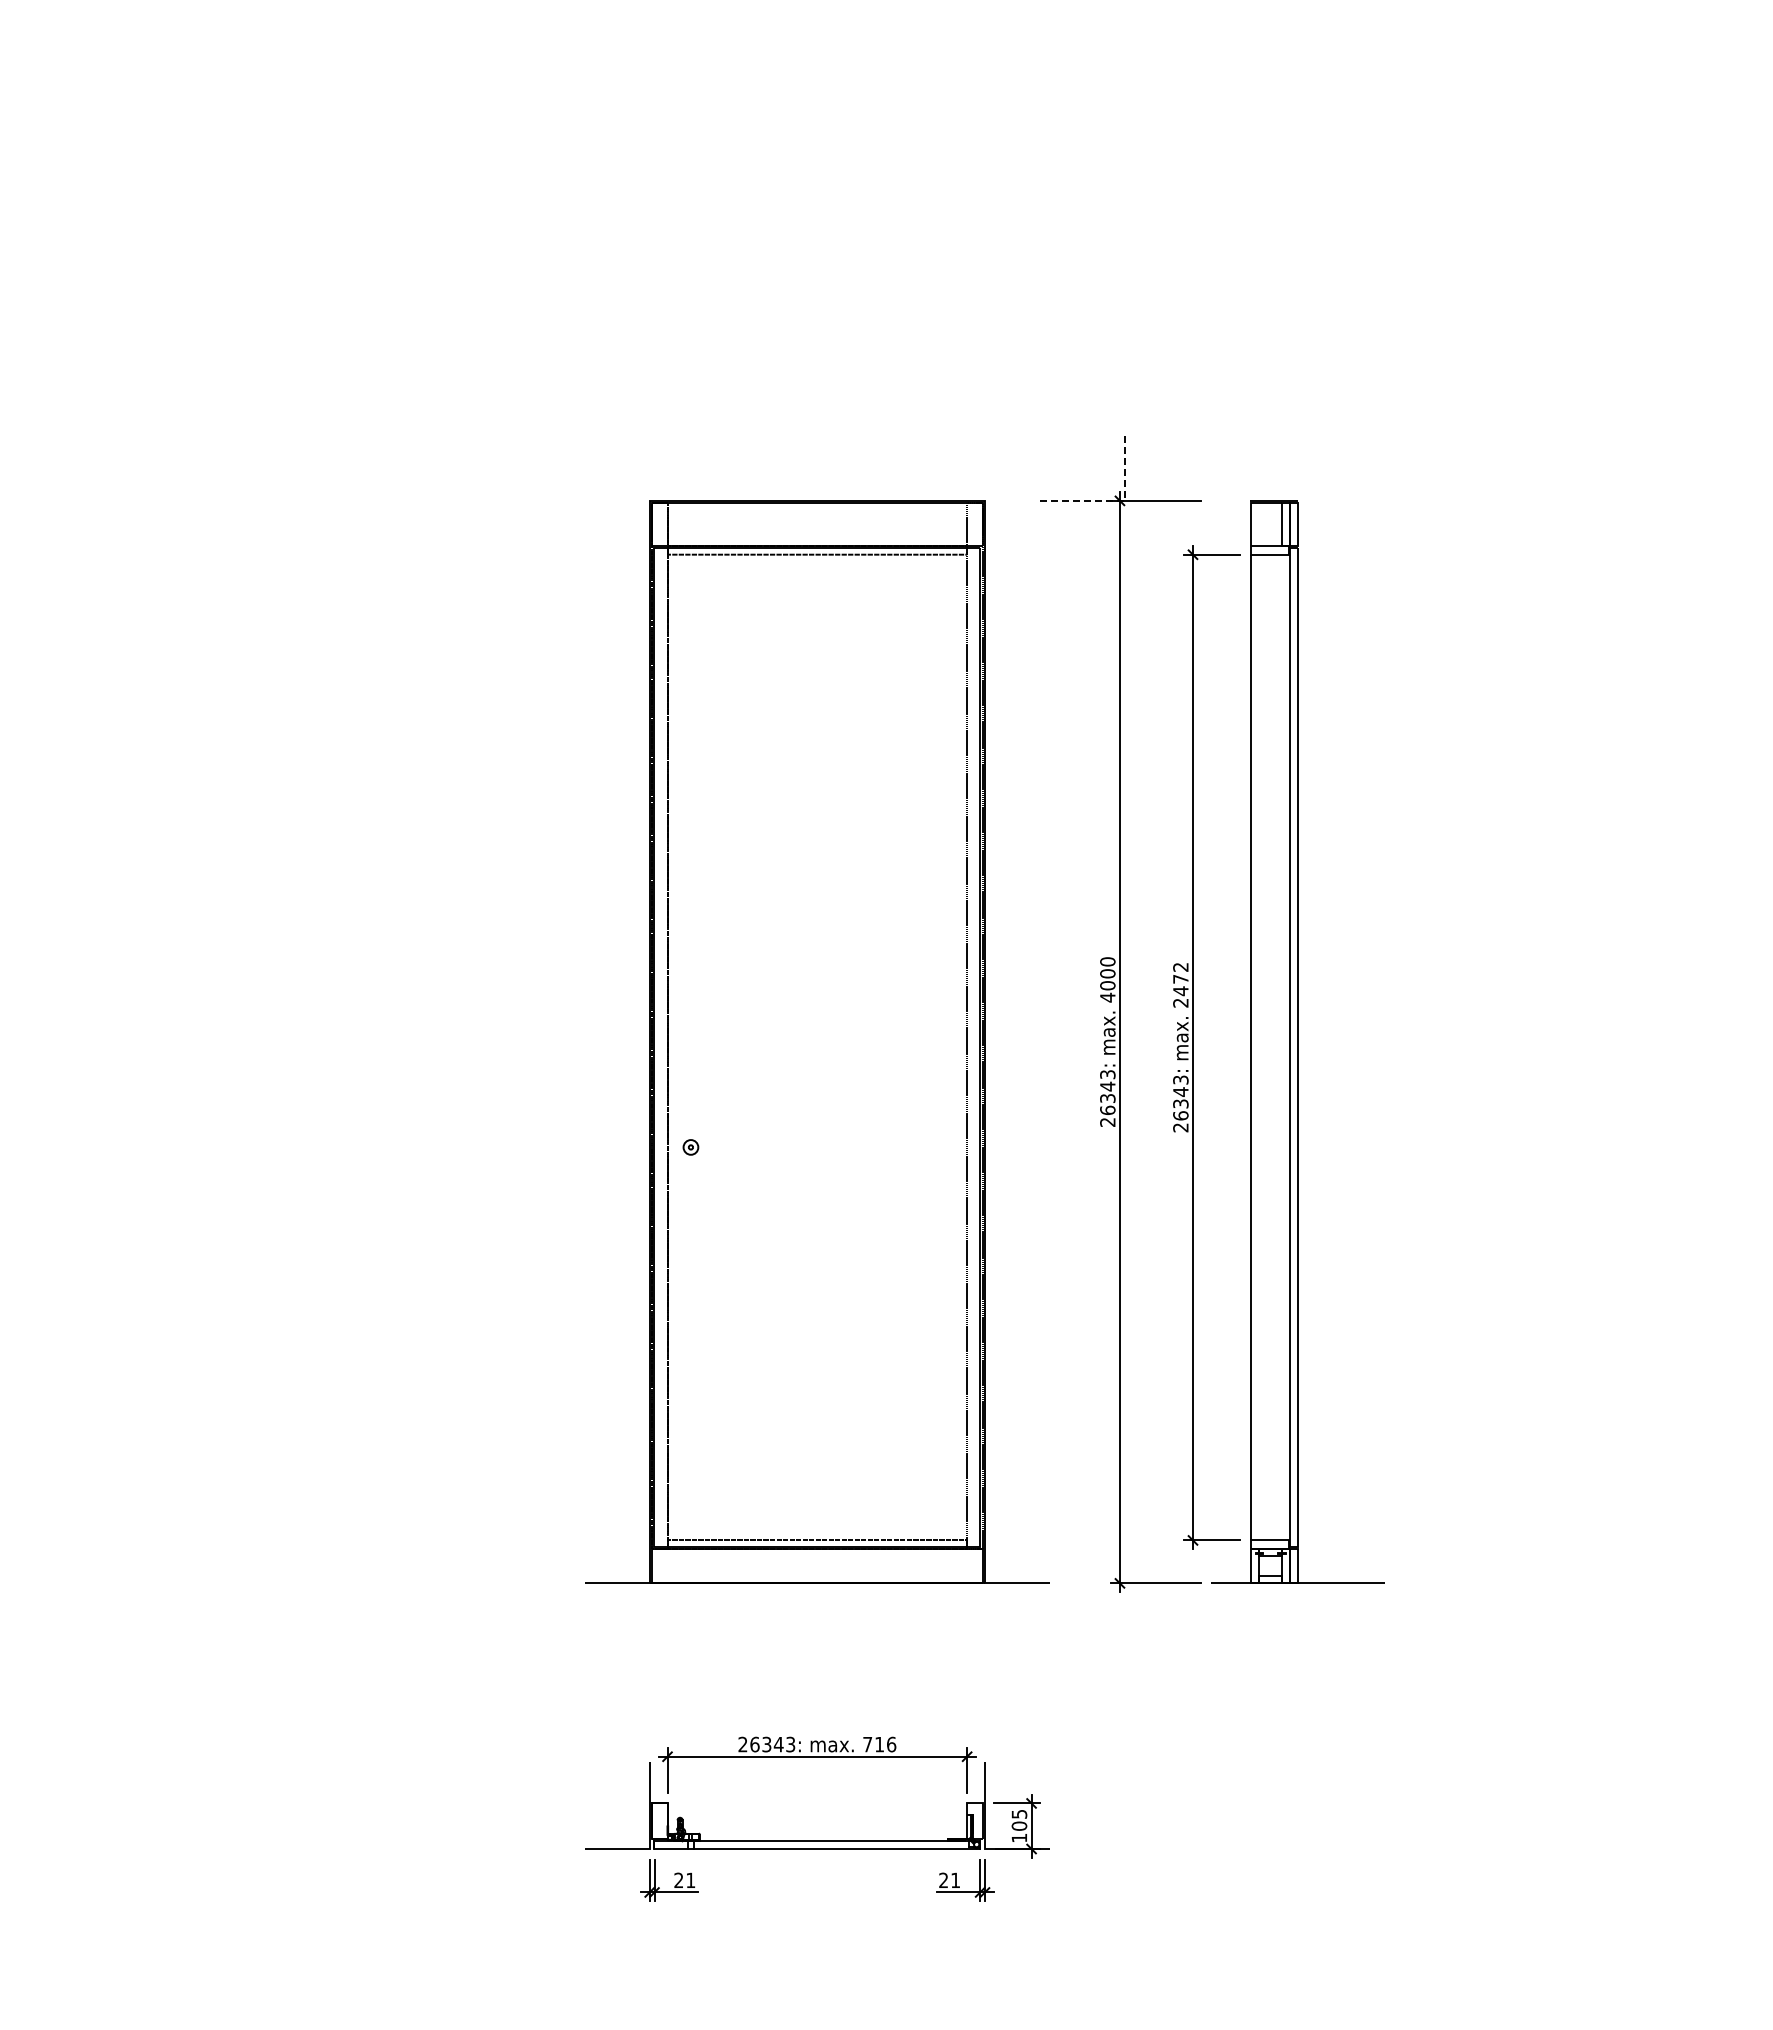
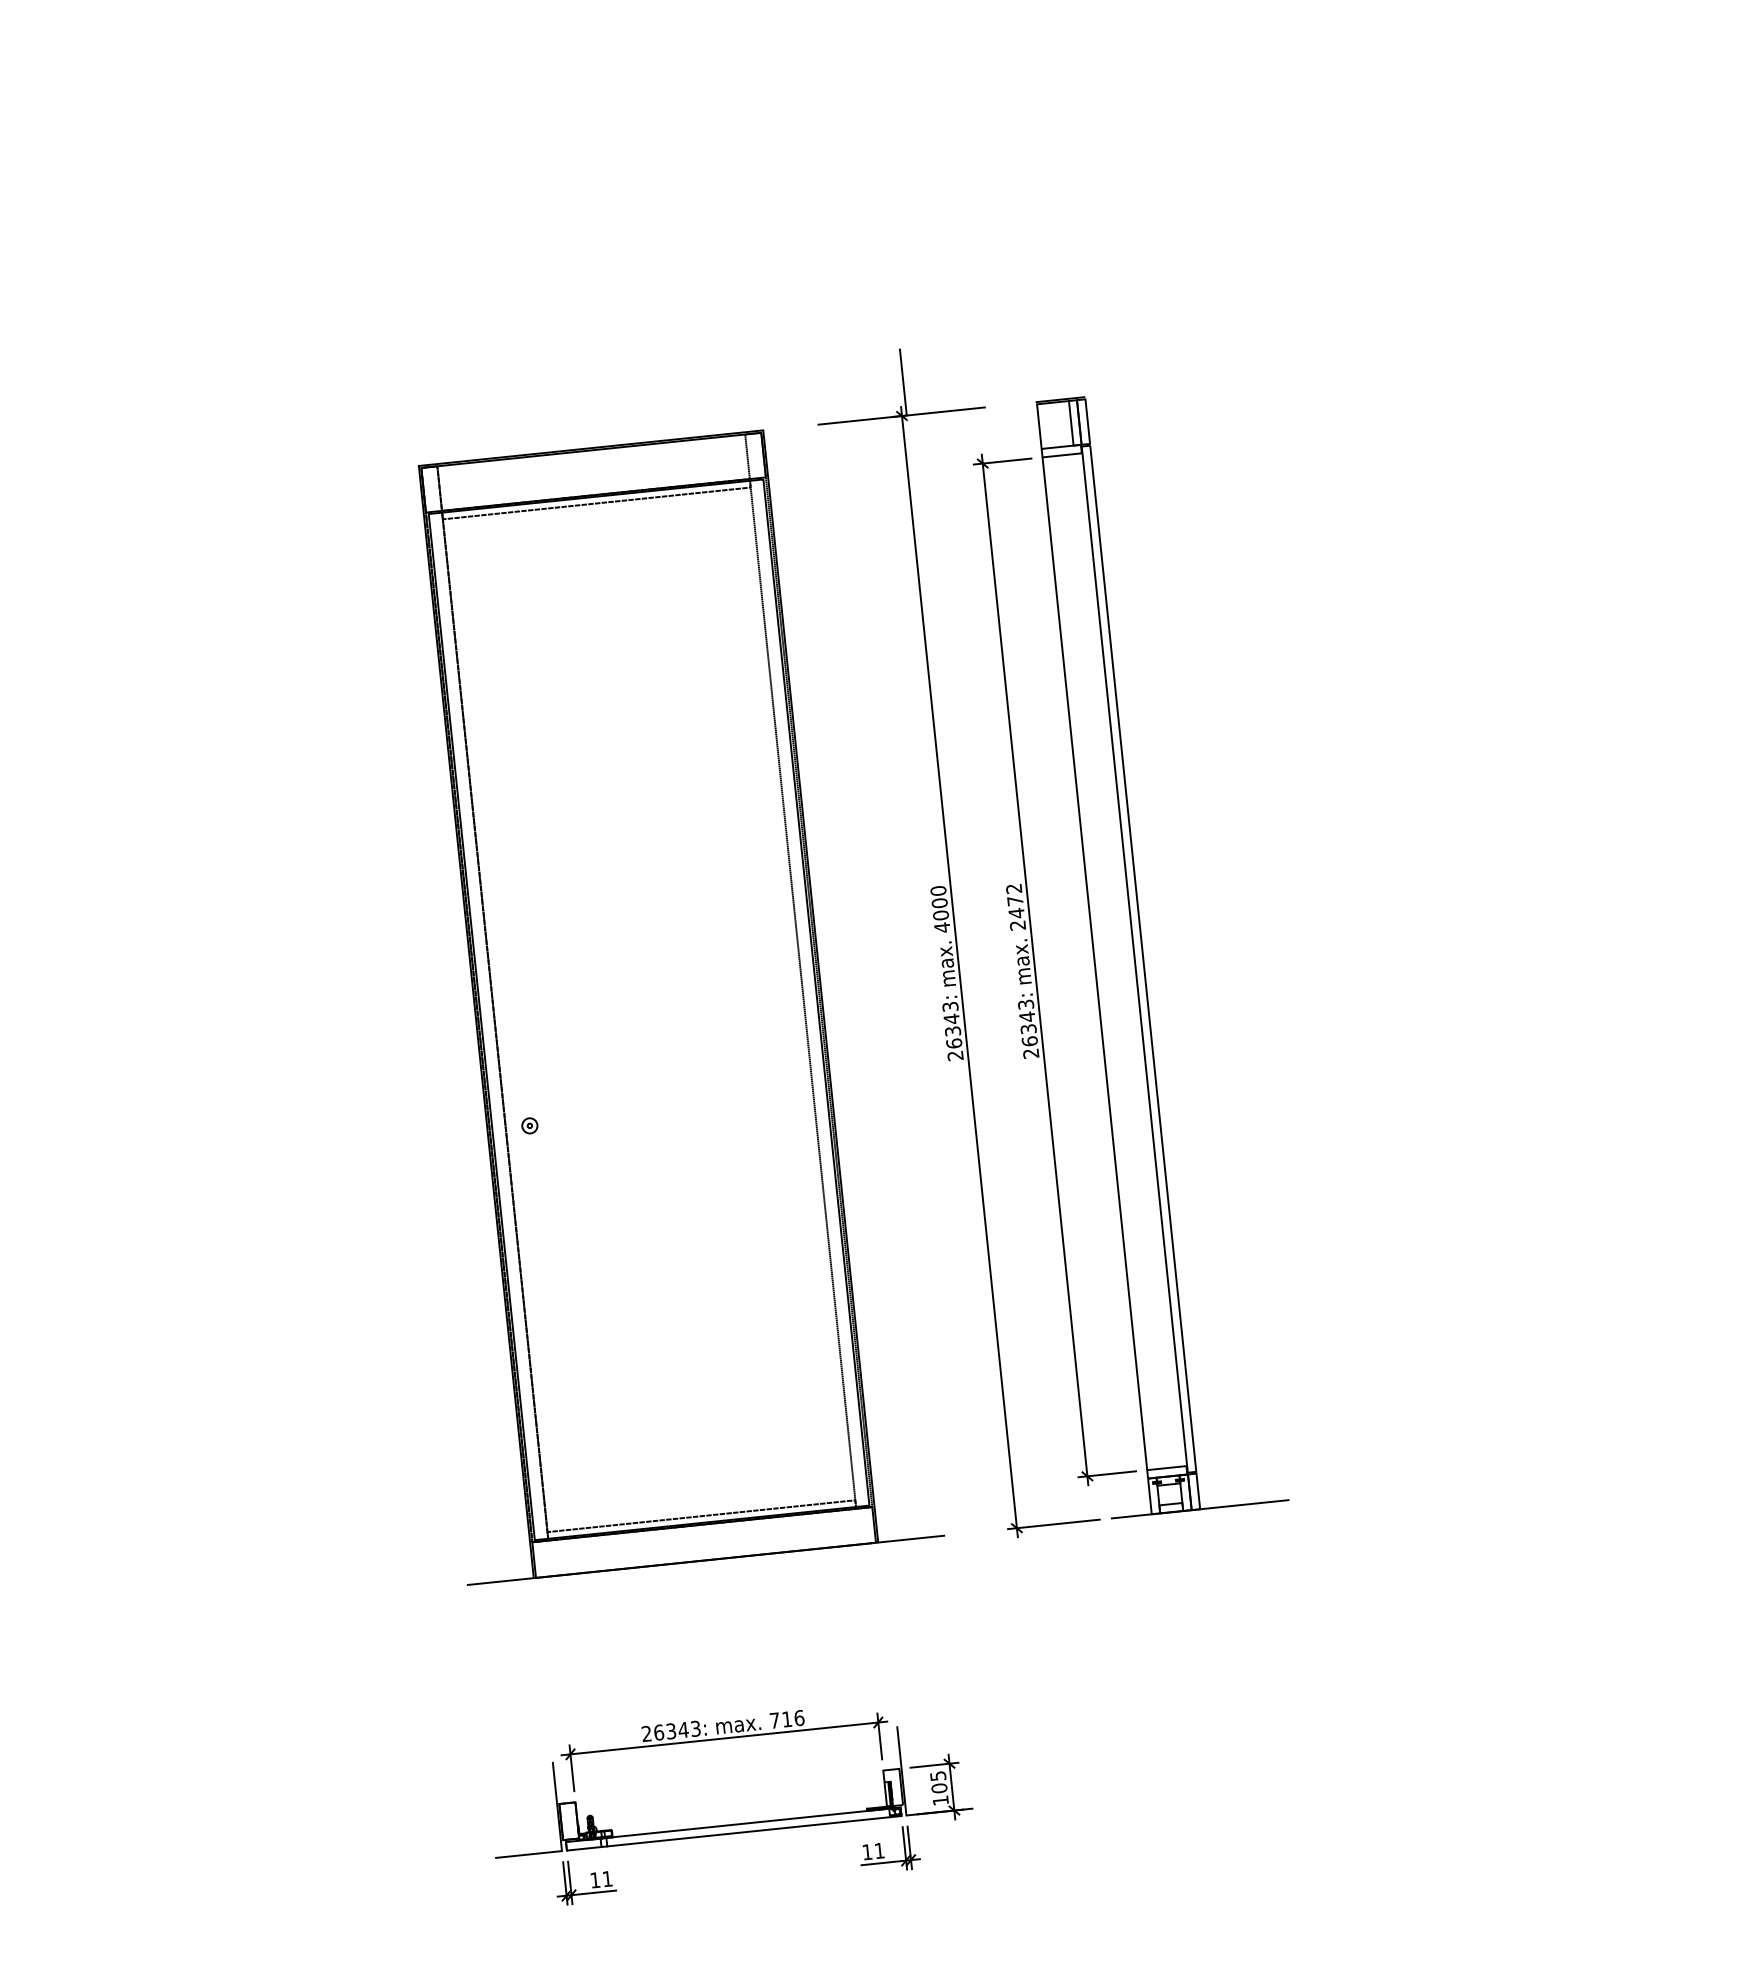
line: (1114, 500) -> (896, 416), dashed -> solid
text: (678, 1879) -> (594, 1879), 21 -> 11
text: (943, 1879) -> (867, 1851), 21 -> 11

